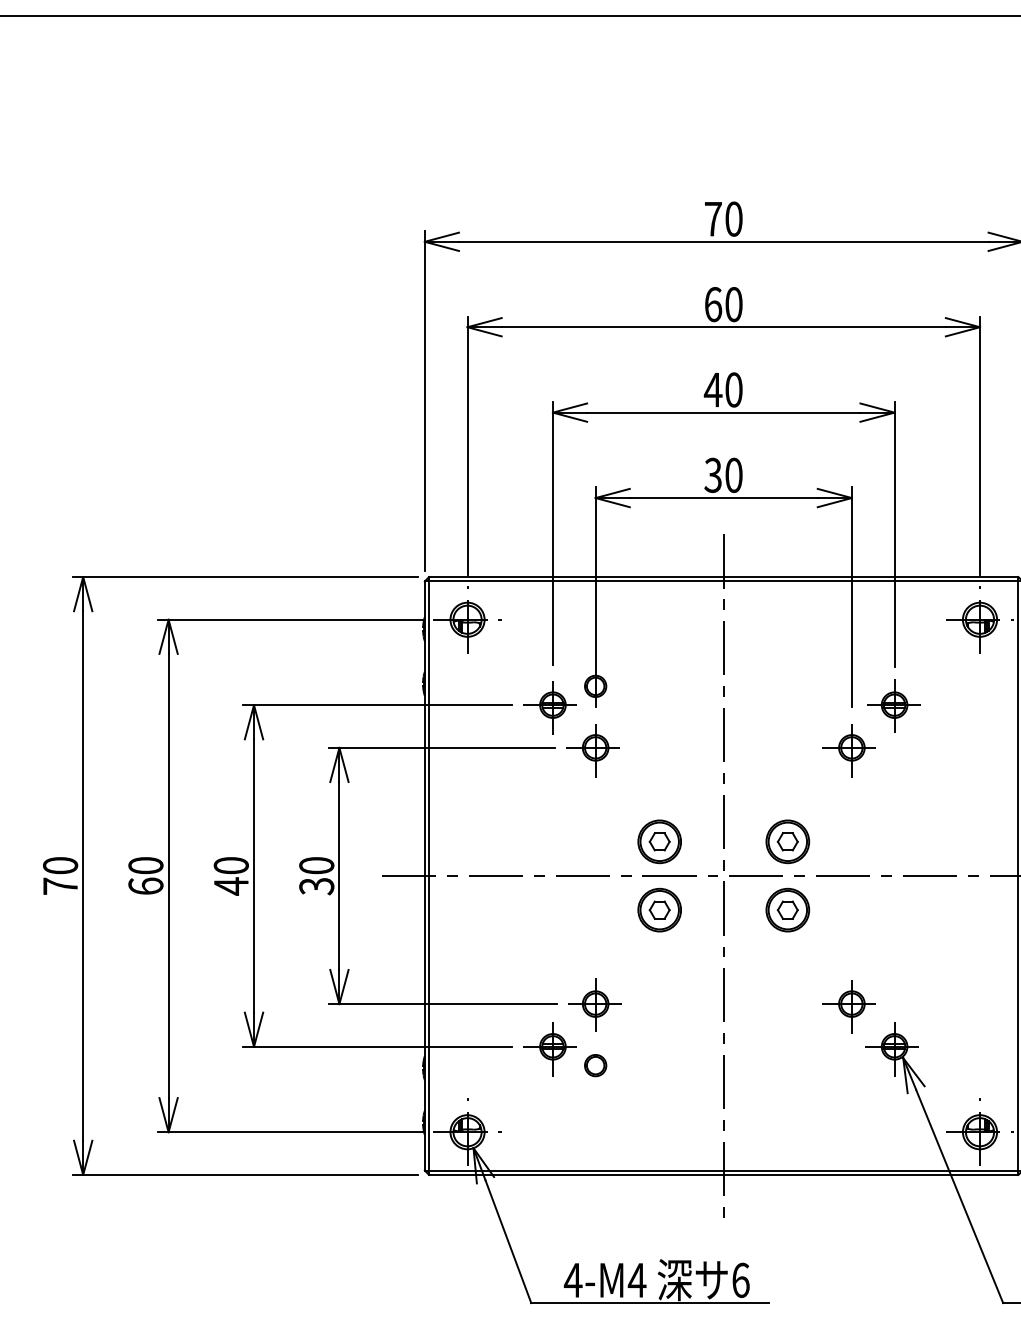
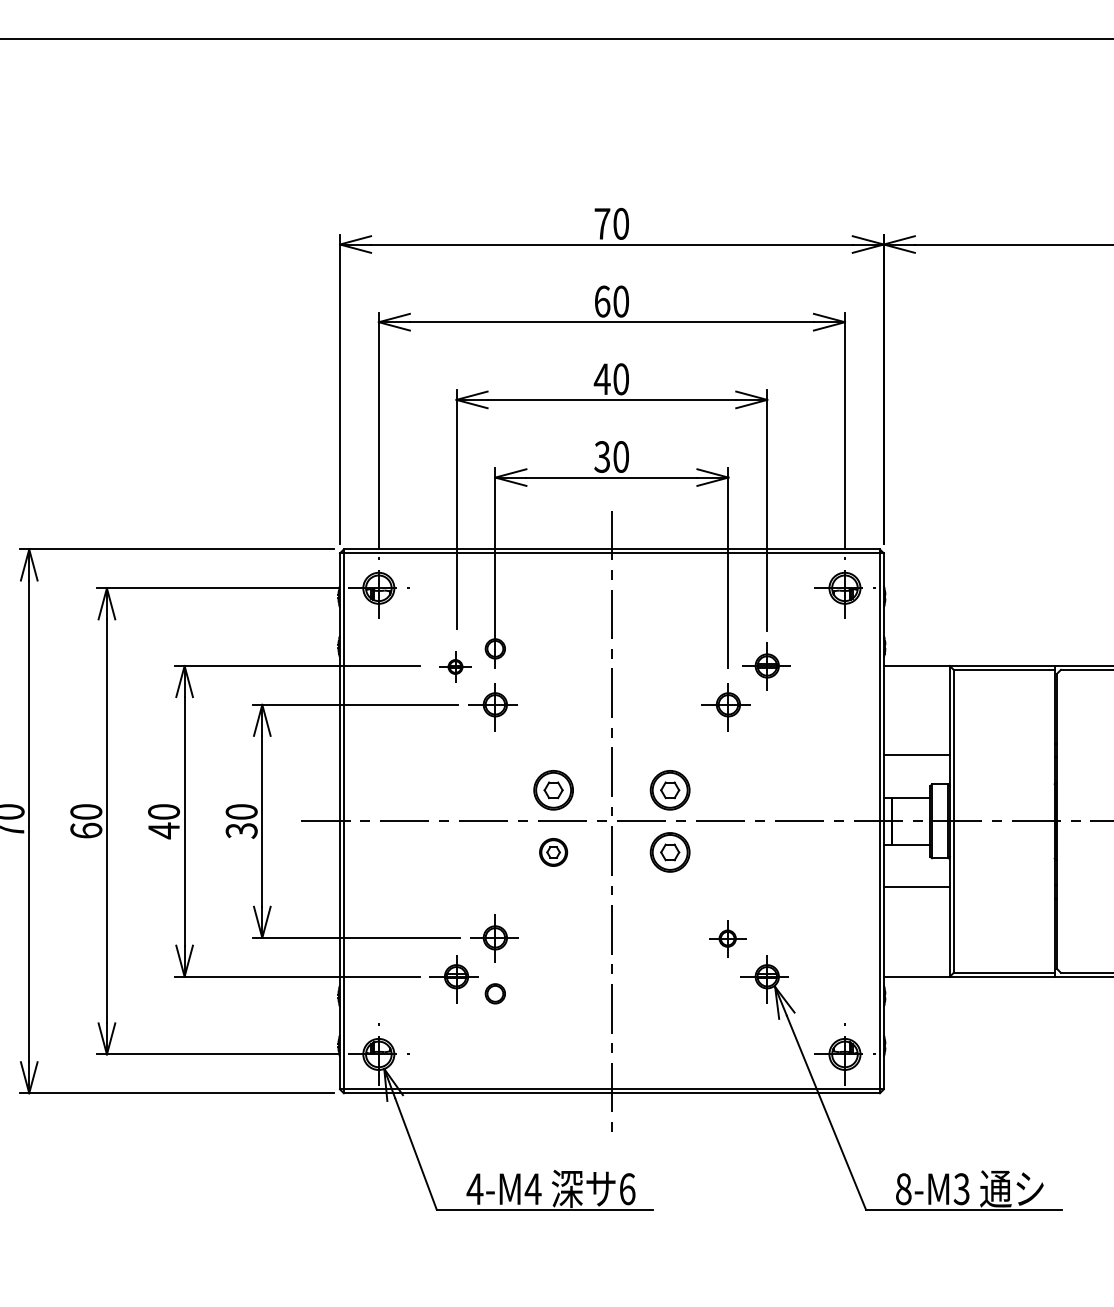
part: (549, 707) -> (453, 668), size x0.6
part: (659, 910) -> (553, 852), size x0.7
part: (848, 1006) -> (725, 940), size x0.7

